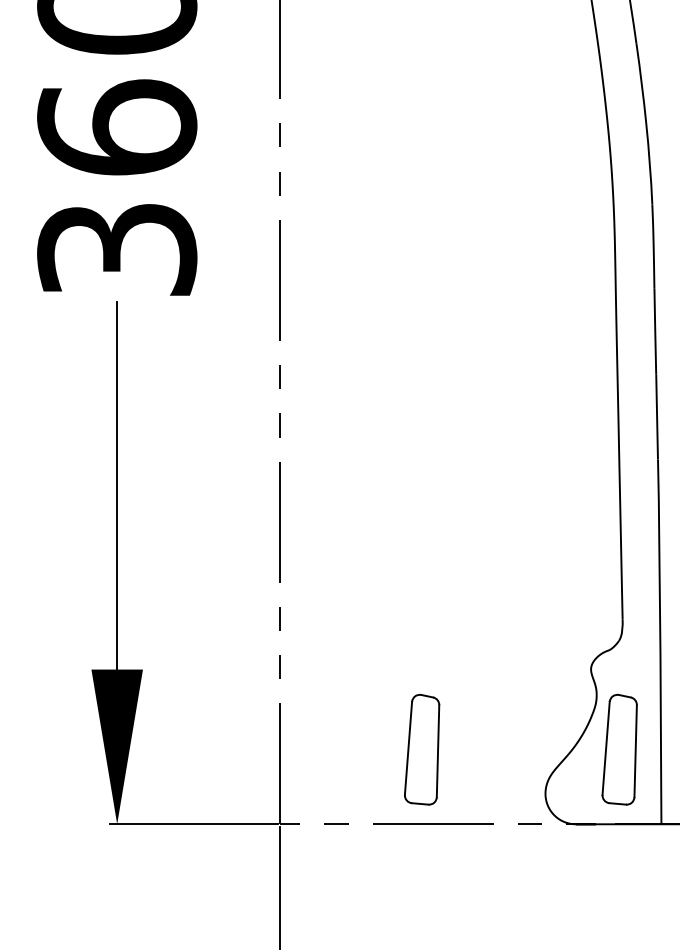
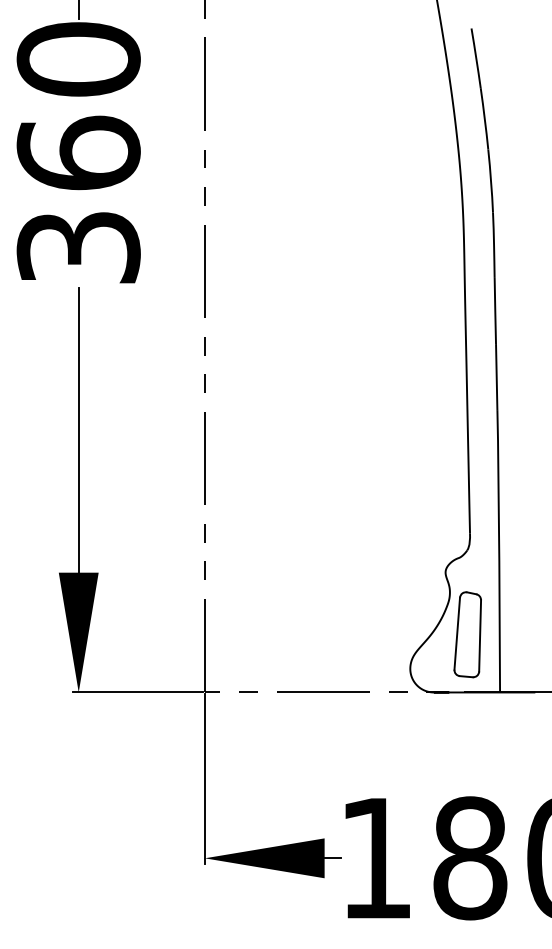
part: (421, 749) -> (314, 634), removed

